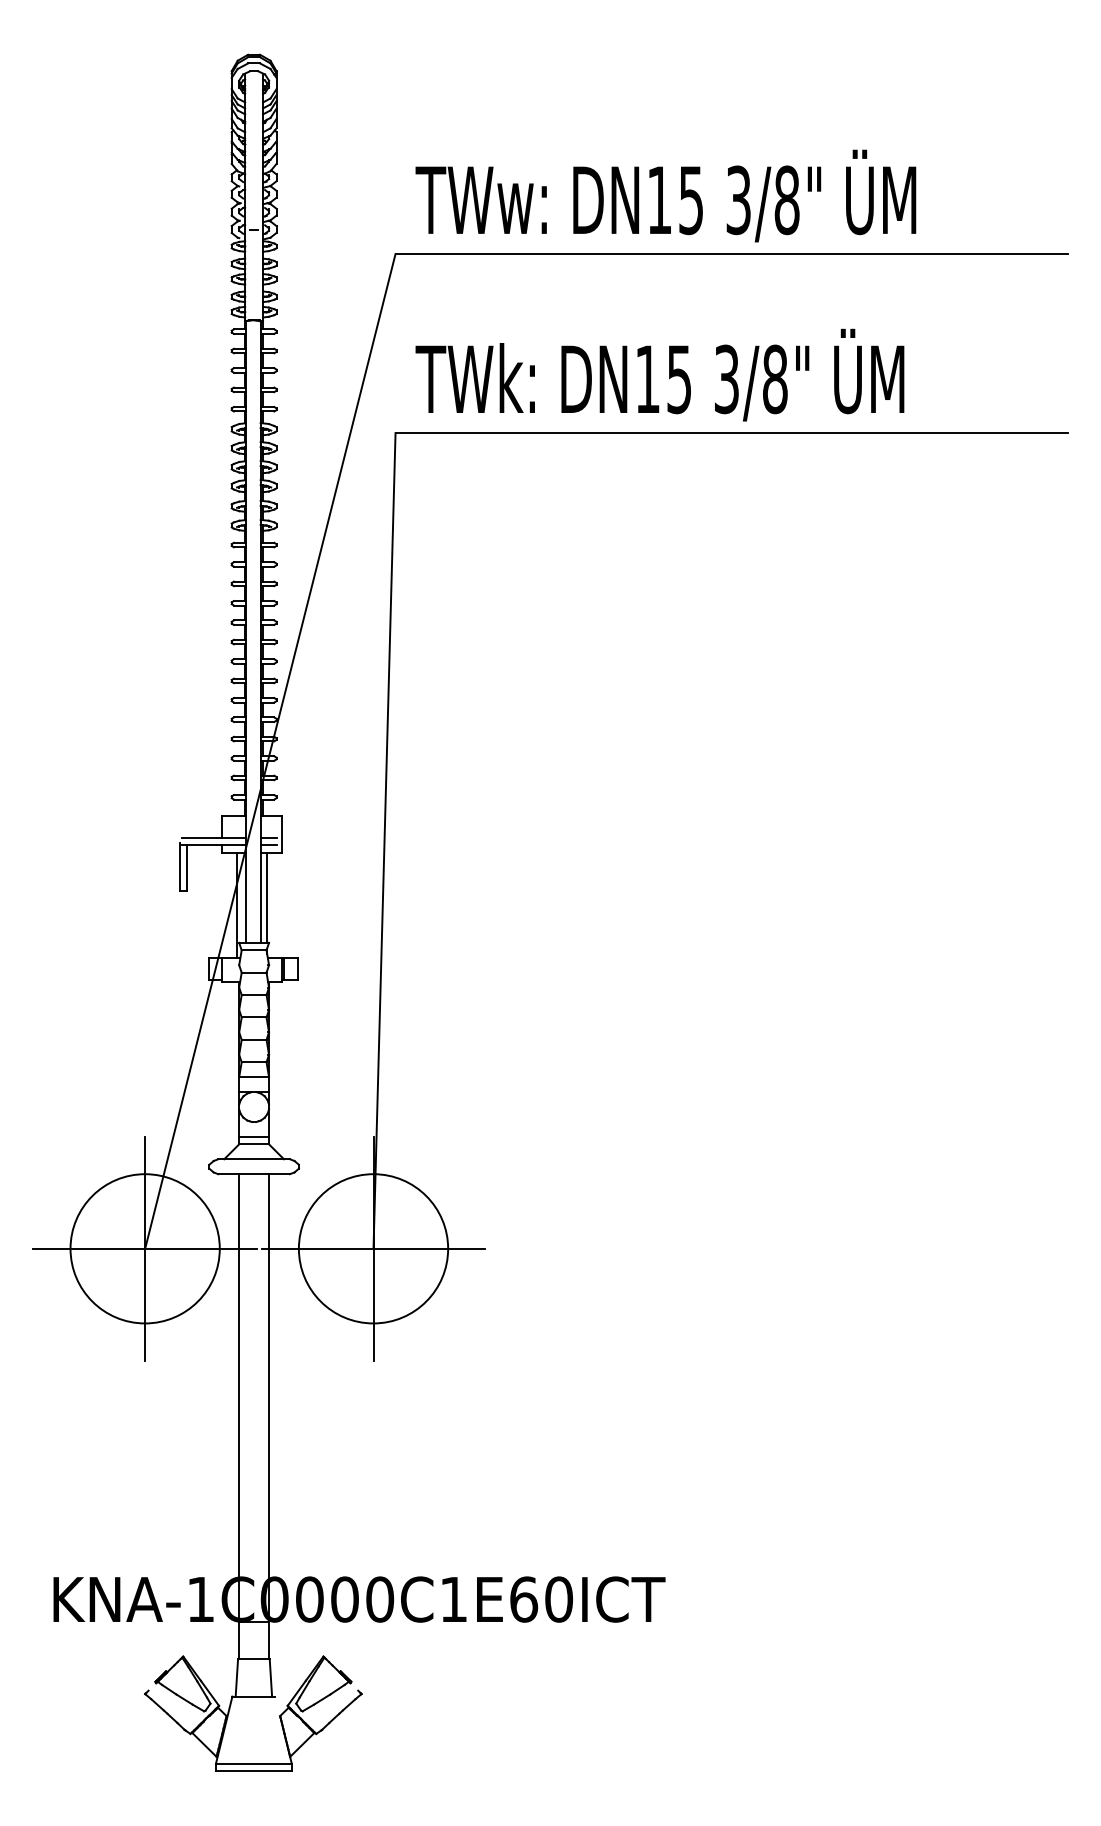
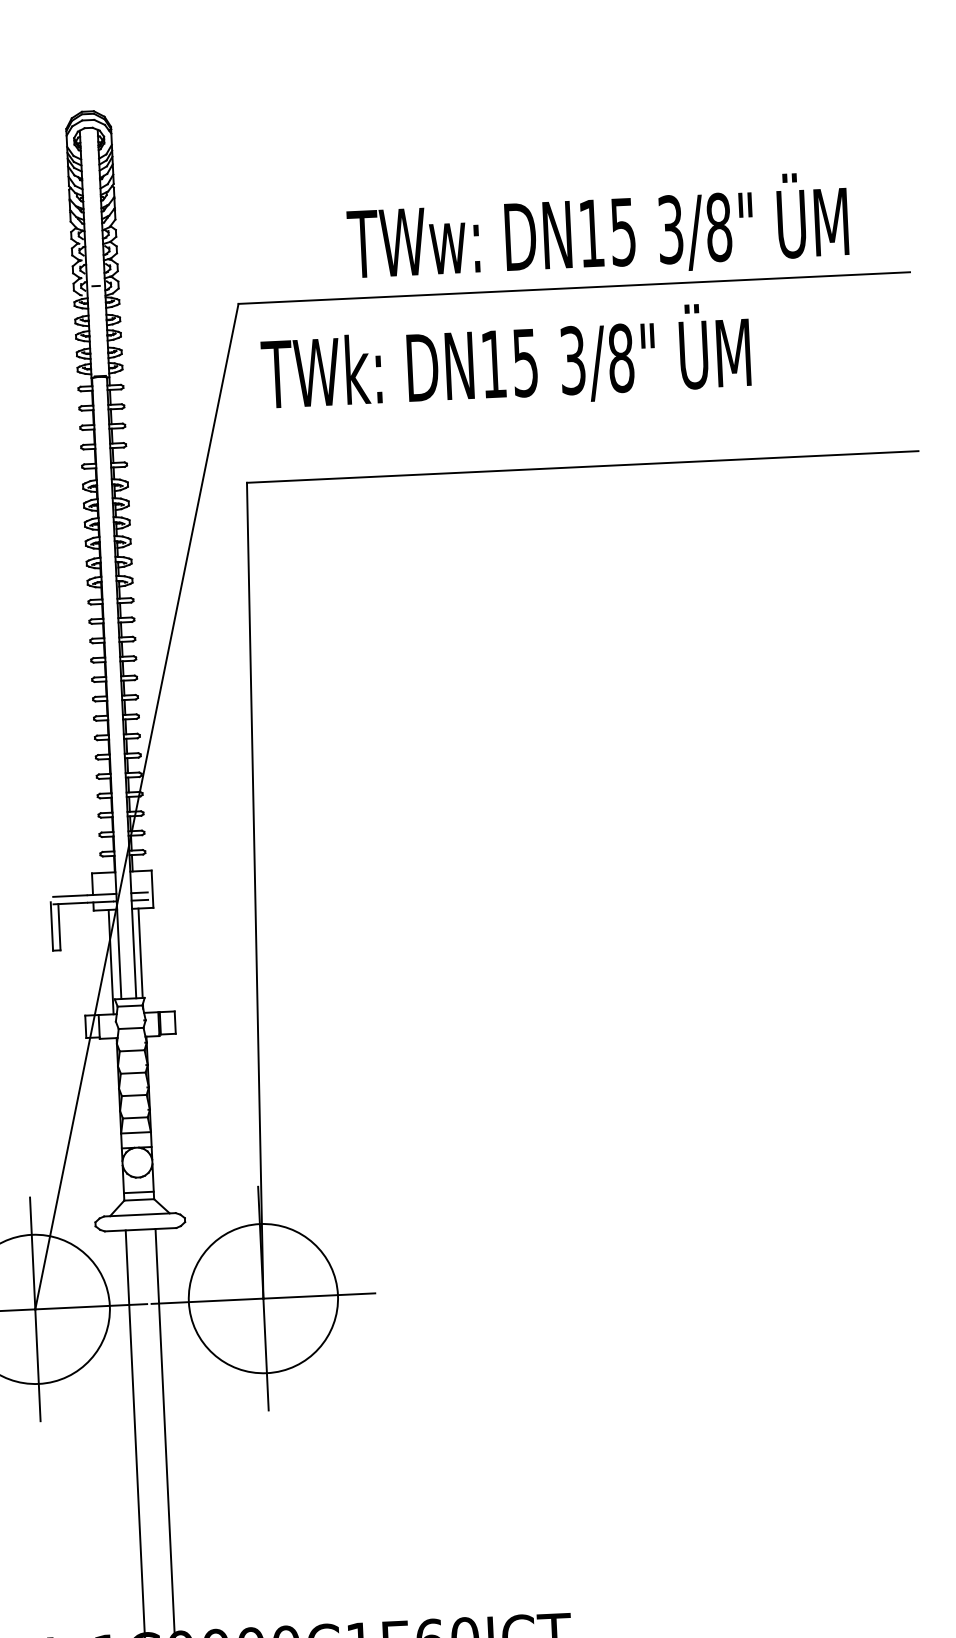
text: (665, 195) -> (597, 228), moved
text: (659, 374) -> (505, 358), moved

